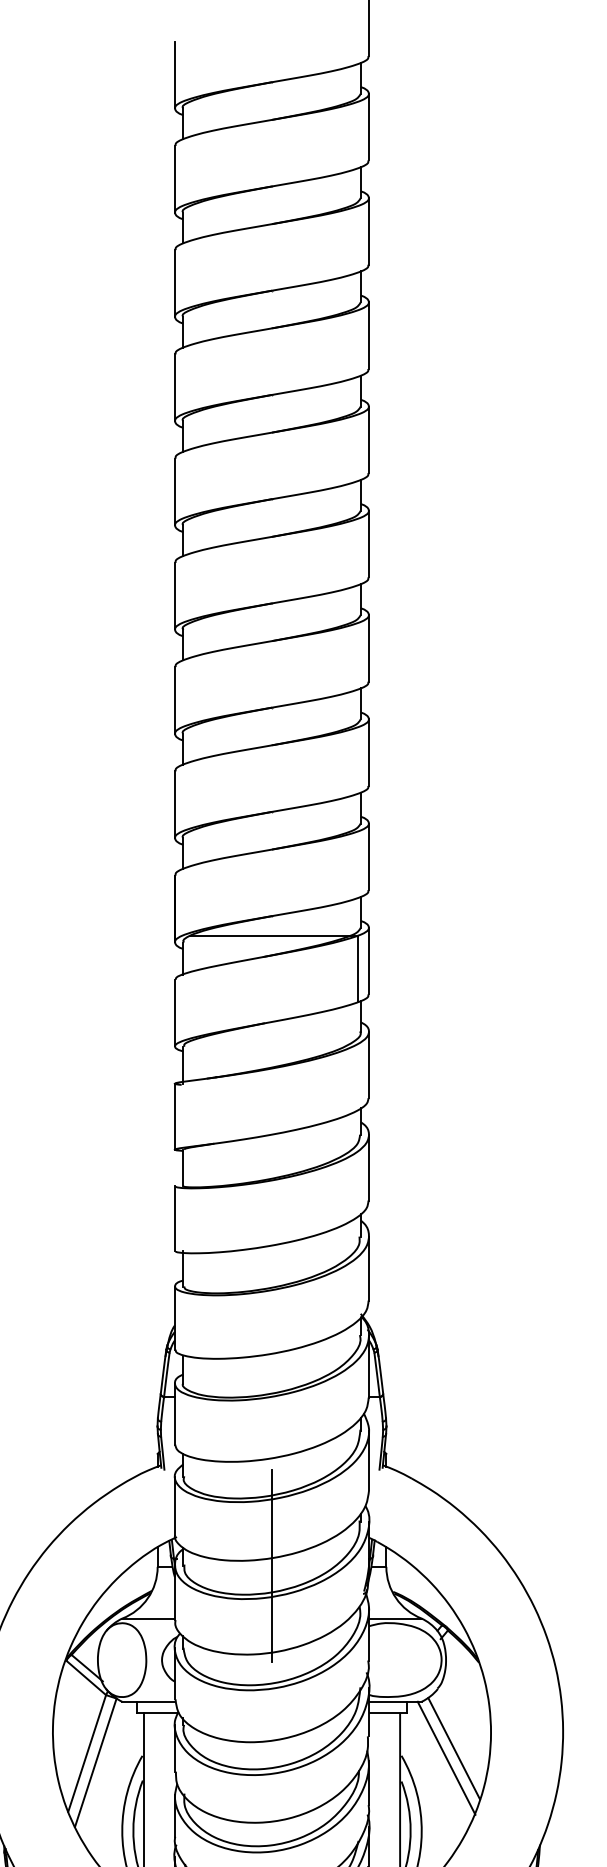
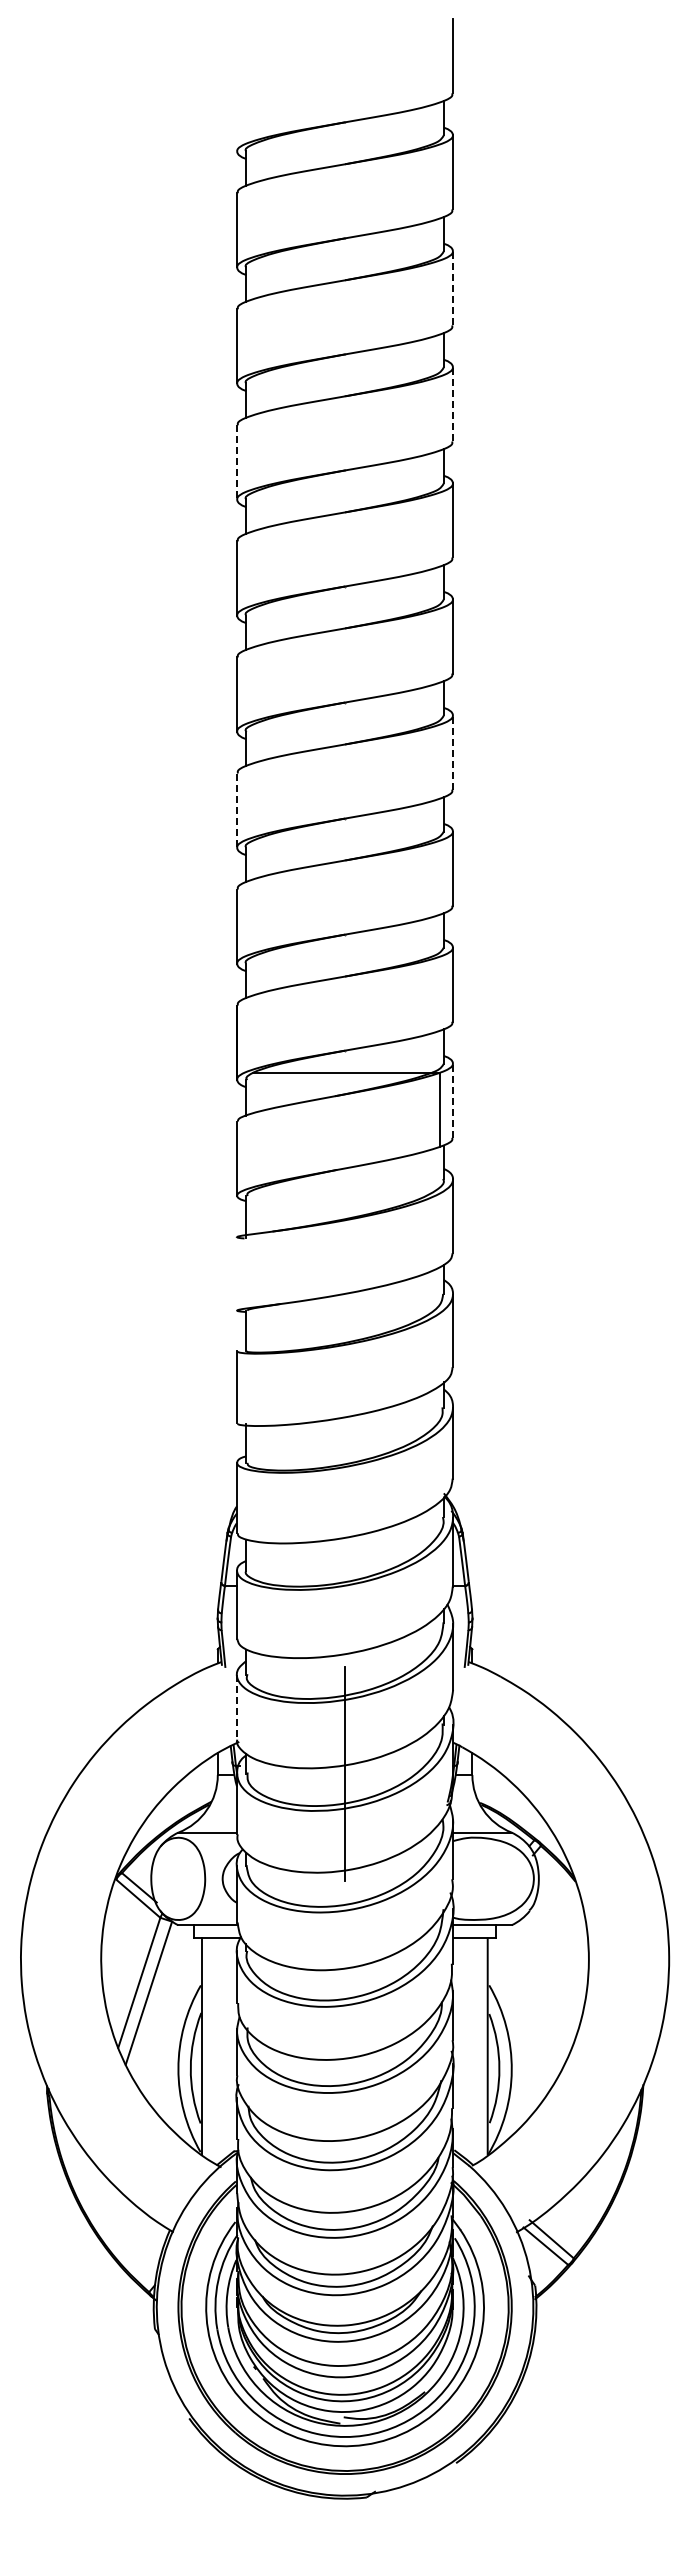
line: (175, 75) -> (237, 114), removed
line: (369, 230) -> (453, 287), solid -> dashed
line: (369, 334) -> (453, 403), solid -> dashed
line: (175, 387) -> (237, 462), solid -> dashed
line: (369, 648) -> (453, 752), solid -> dashed
line: (175, 701) -> (237, 811), solid -> dashed
line: (369, 960) -> (453, 1100), solid -> dashed
line: (175, 1116) -> (237, 1273), removed
line: (175, 1506) -> (237, 1707), solid -> dashed
line: (453, 1748) -> (547, 1977), removed
line: (446, 1758) -> (539, 1988), removed

